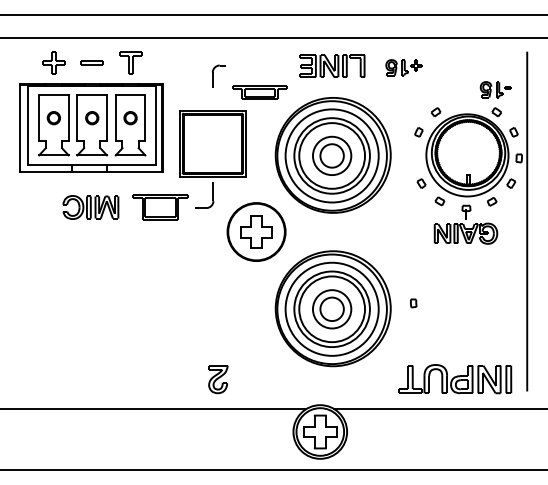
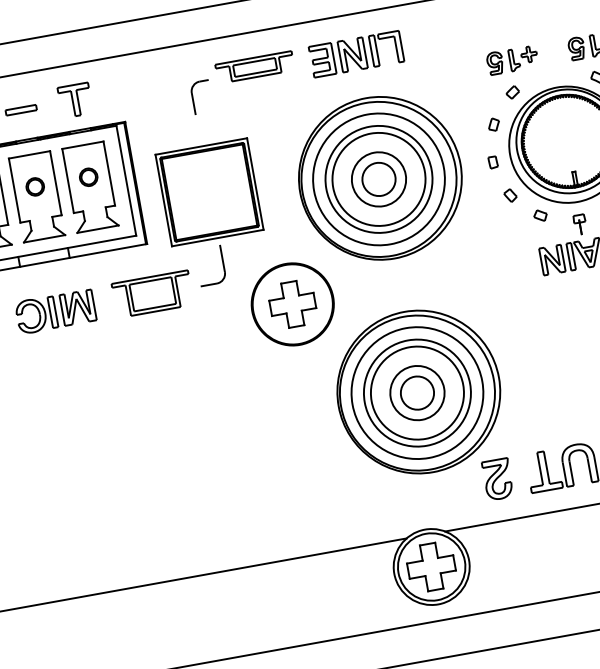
part: (403, 67) -> (511, 59), moved
part: (259, 92) -> (254, 67), moved
part: (413, 303) -> (492, 162), moved
part: (218, 379) -> (498, 479), moved

